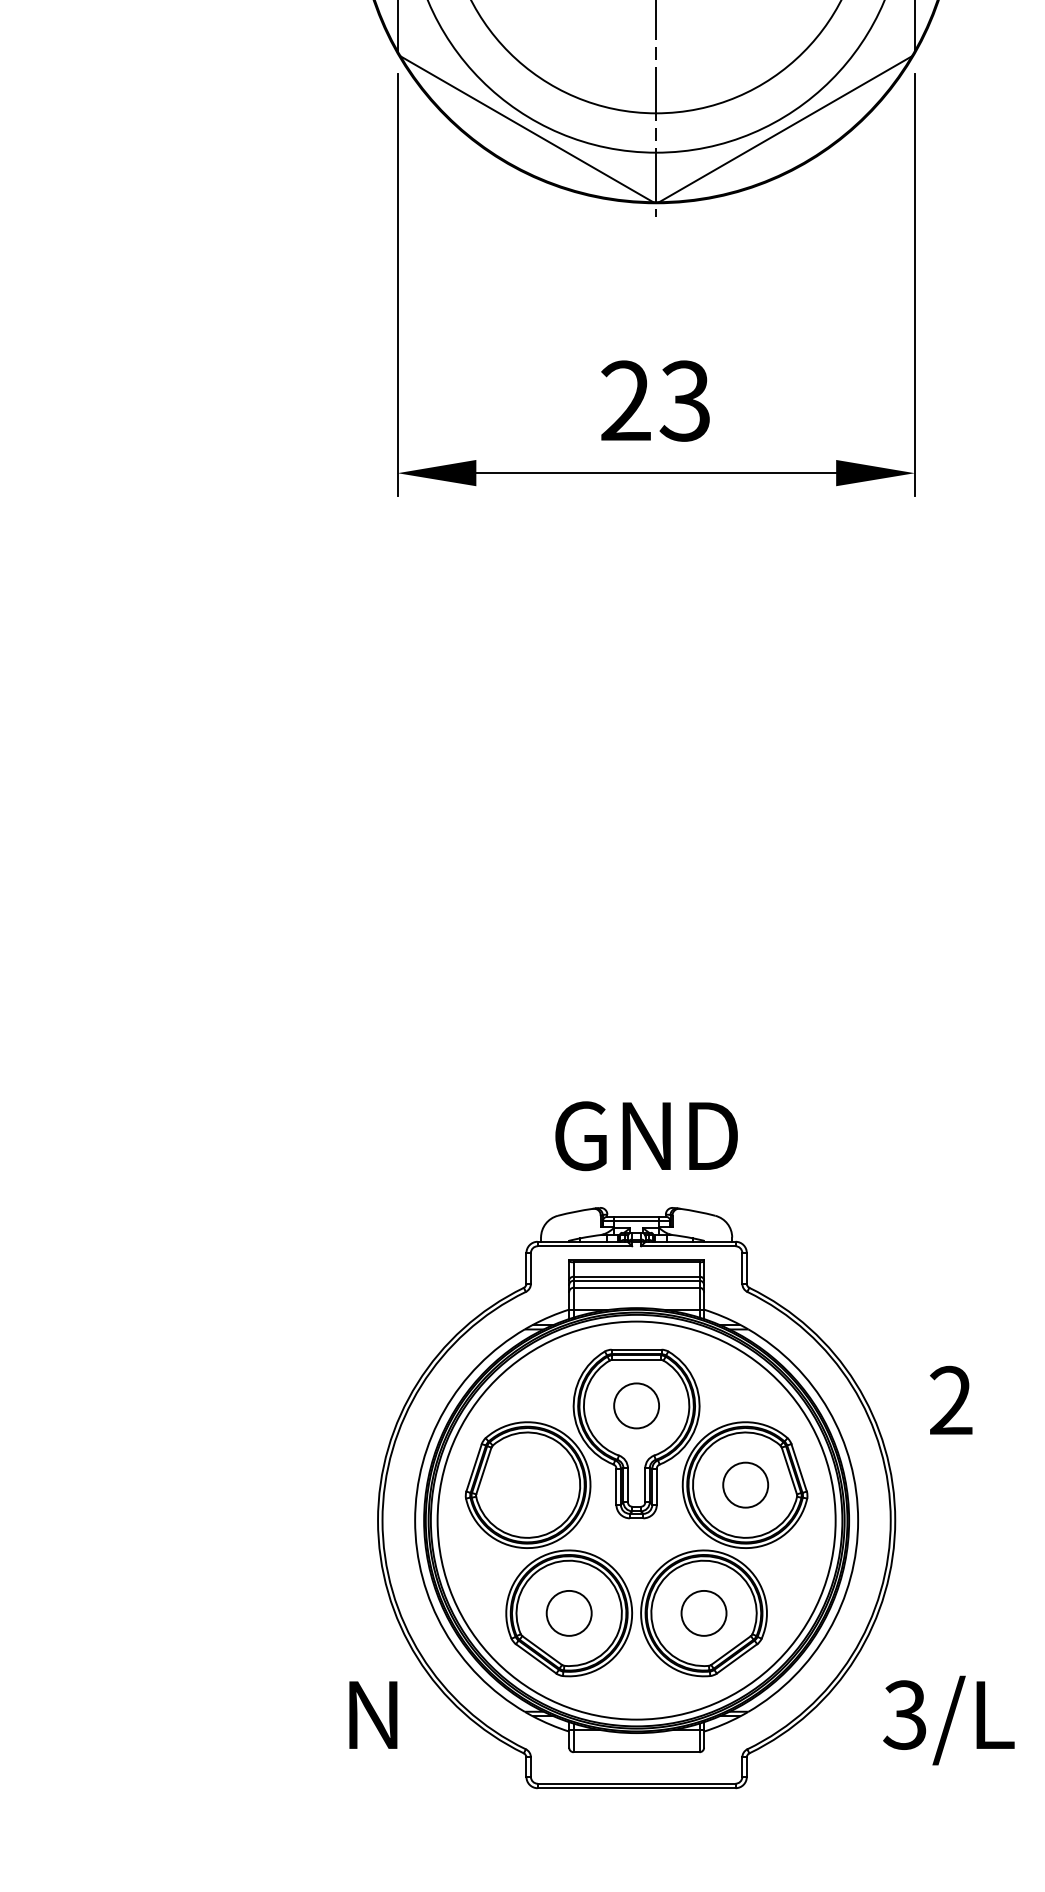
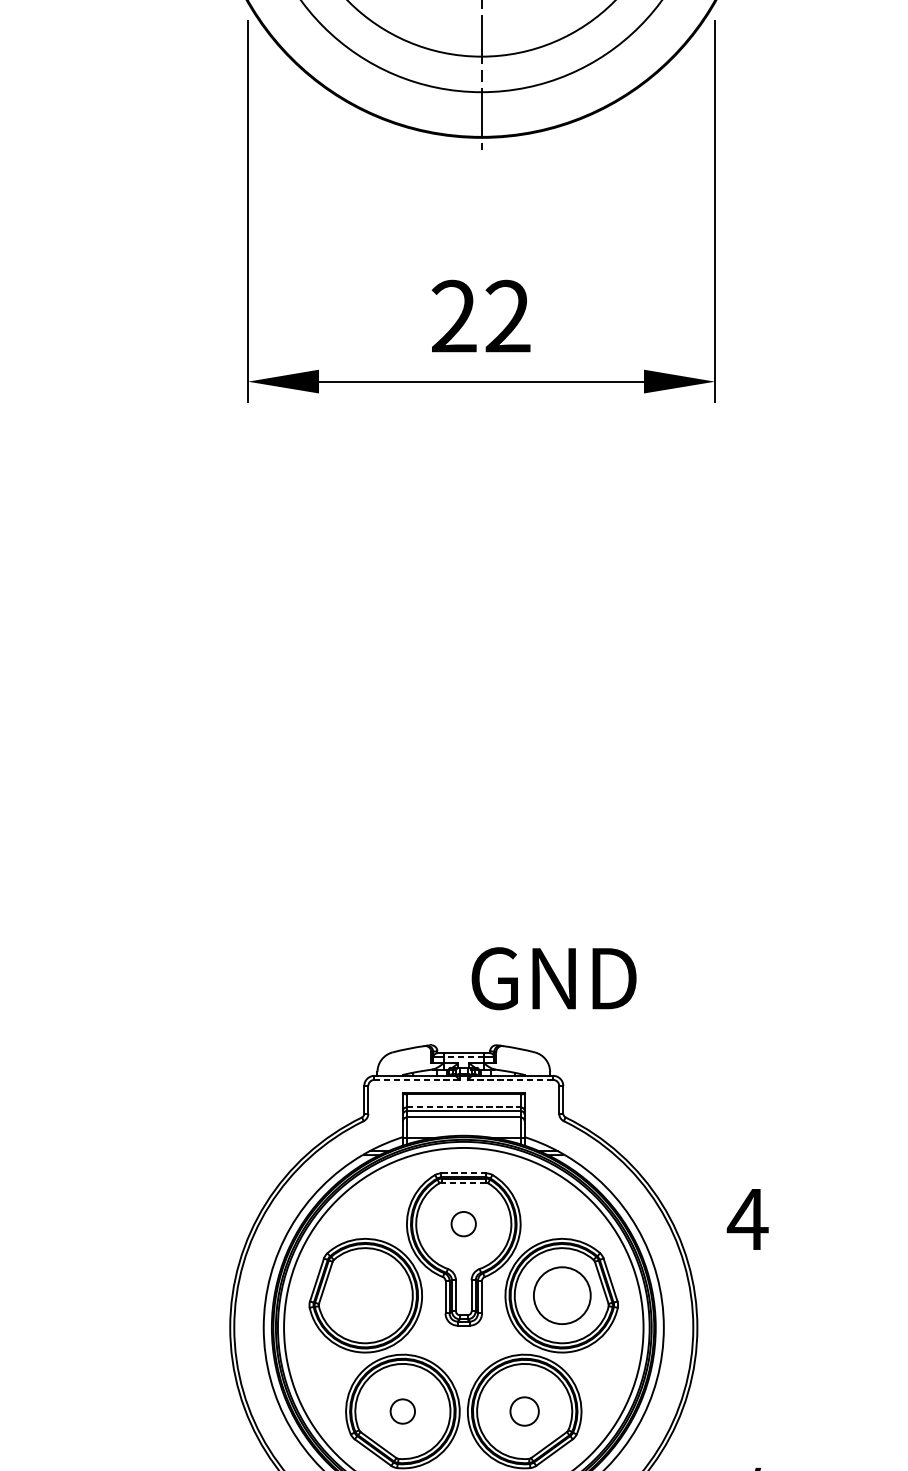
line: (526, 129) -> (364, 71), removed
line: (785, 129) -> (598, 71), removed
text: (684, 400) -> (507, 316), 23 -> 22
text: (646, 1136) -> (554, 978), moved
line: (636, 1221) -> (463, 1057), solid -> dashed
line: (584, 1246) -> (416, 1080), solid -> dashed
line: (687, 1246) -> (509, 1080), solid -> dashed
line: (636, 1276) -> (463, 1107), solid -> dashed
line: (636, 1349) -> (463, 1173), solid -> dashed
line: (636, 1359) -> (463, 1182), solid -> dashed
text: (950, 1399) -> (747, 1218), 2 -> 4
circle: (636, 1405) -> (463, 1223), size x0.6
circle: (745, 1484) -> (562, 1295), size x1.4
circle: (568, 1613) -> (402, 1411), size x0.6
circle: (703, 1613) -> (524, 1411), size x0.7

